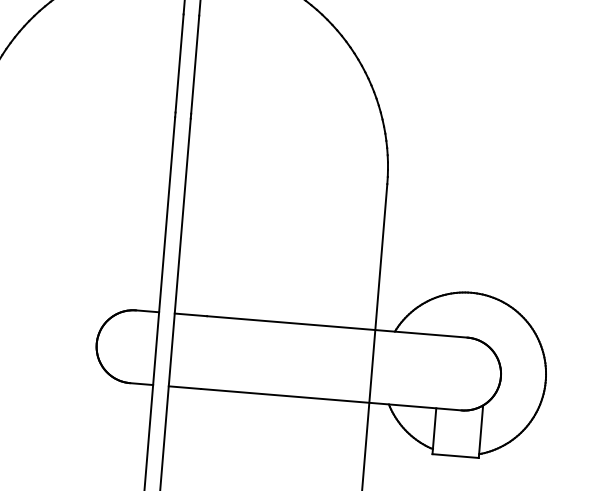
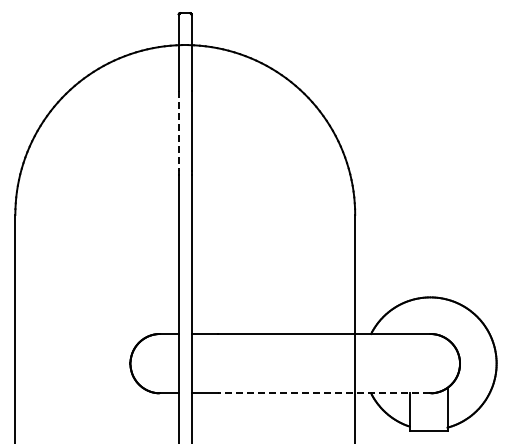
line: (179, 63) -> (178, 131), solid -> dashed
line: (330, 399) -> (323, 393), solid -> dashed

